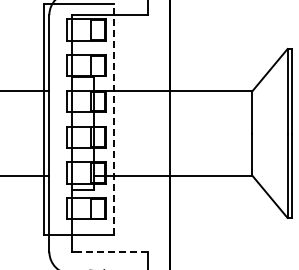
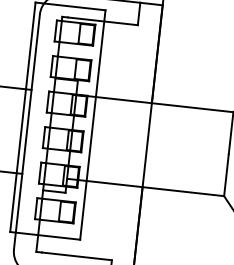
line: (114, 118) -> (93, 124), dashed -> solid
line: (112, 251) -> (76, 256), dashed -> solid

